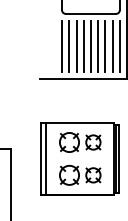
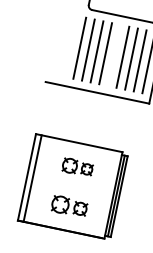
line: (90, 46) -> (113, 55), removed
part: (80, 142) -> (77, 167), size x0.6
part: (80, 174) -> (69, 205), size x0.7

